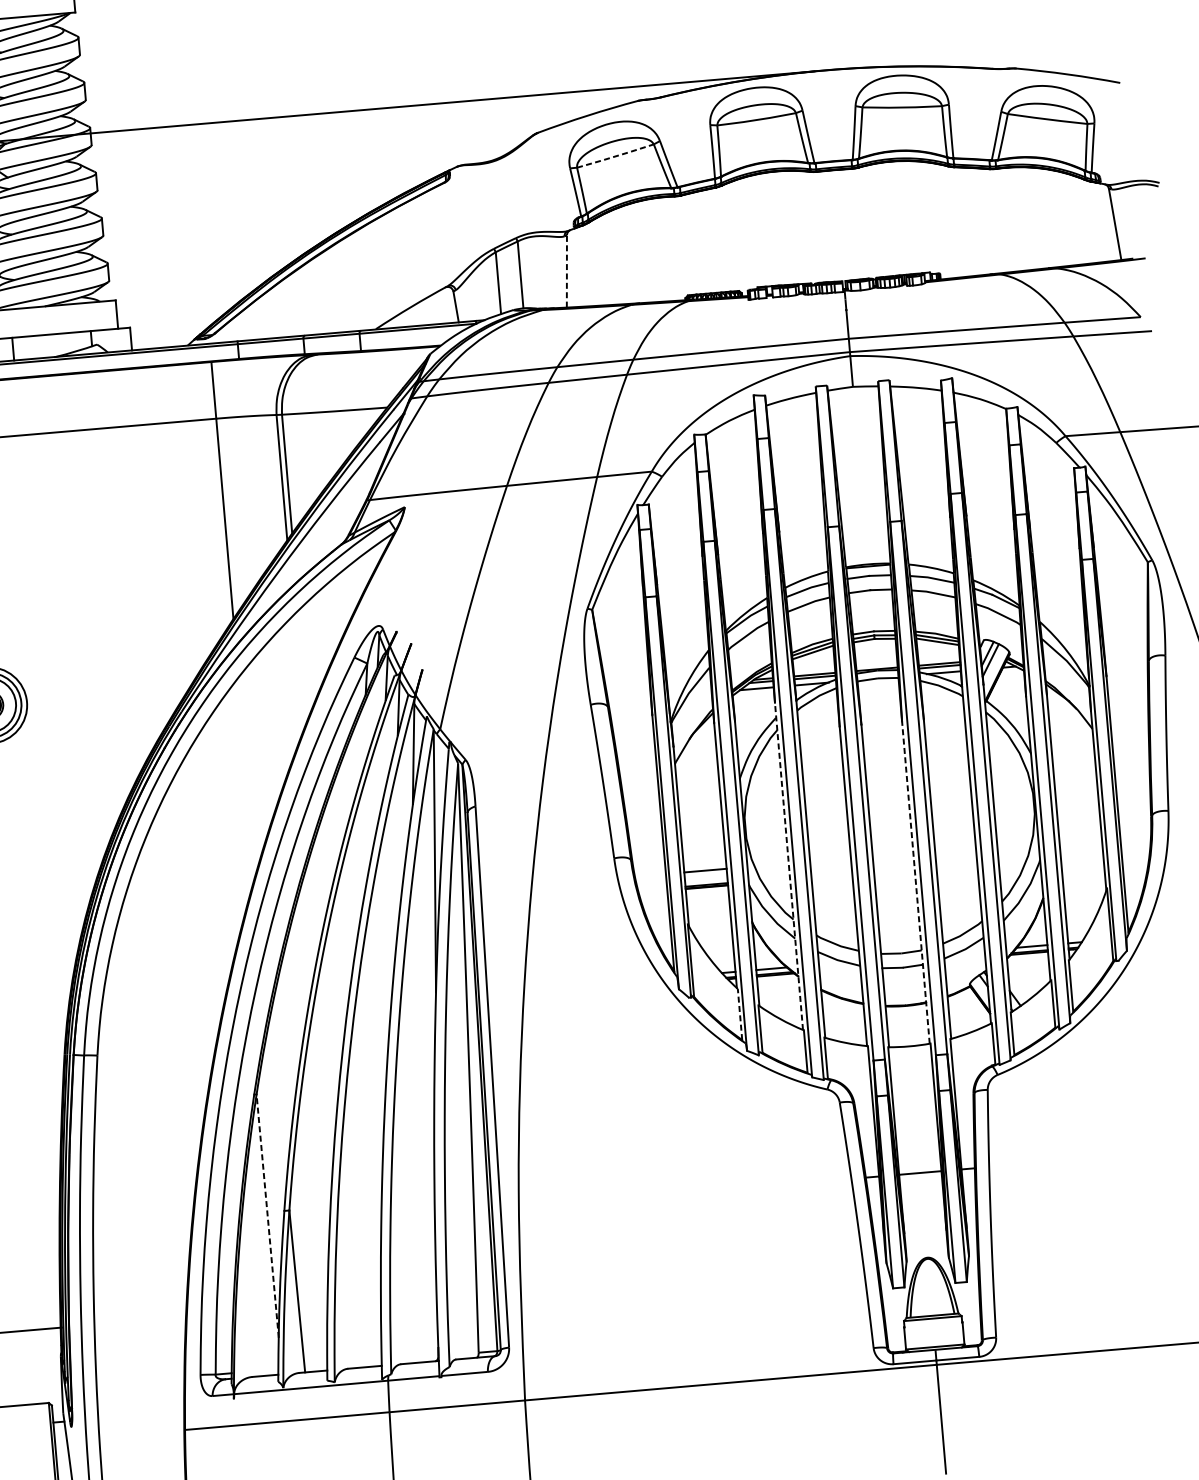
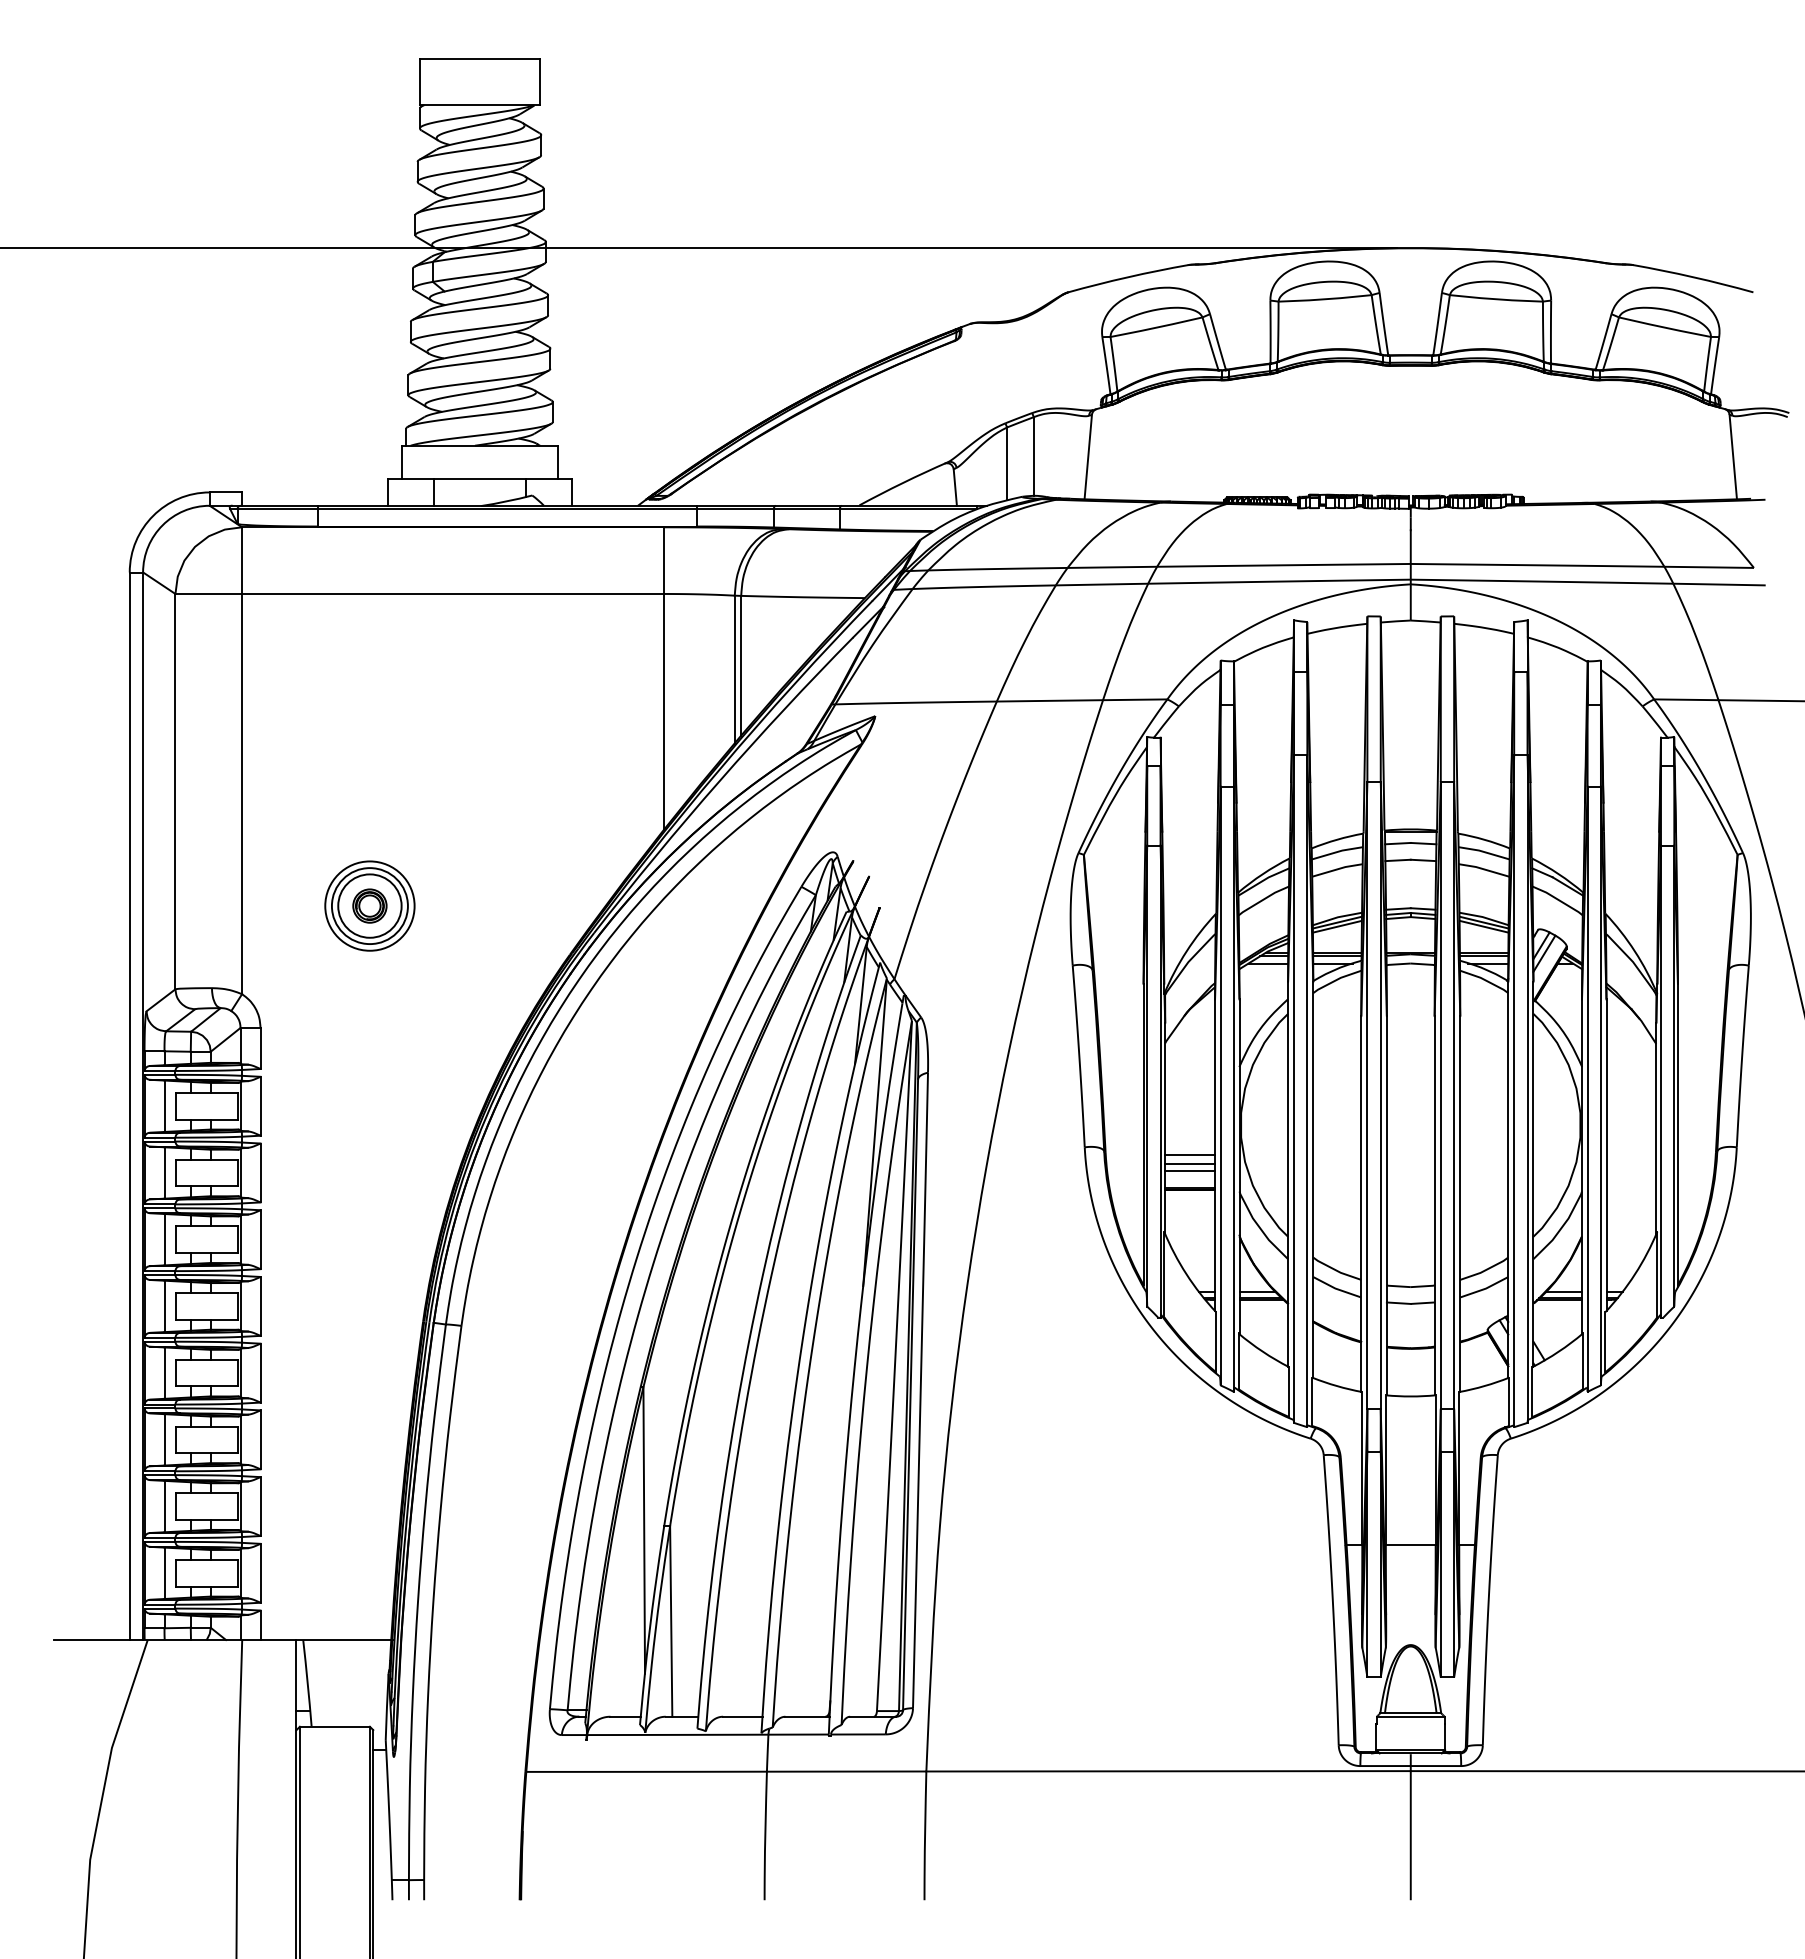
line: (615, 156) -> (1156, 327), dashed -> solid
line: (567, 270) -> (1088, 456), dashed -> solid
line: (704, 857) -> (1190, 1155), added
line: (705, 865) -> (1190, 1164), added
line: (789, 865) -> (1288, 1173), dashed -> solid
line: (915, 882) -> (1434, 1205), dashed -> solid
line: (740, 1013) -> (1216, 1341), dashed -> solid
line: (267, 1215) -> (644, 1529), dashed -> solid

